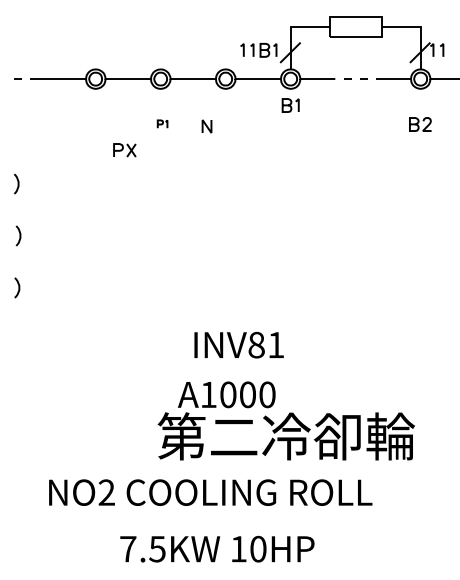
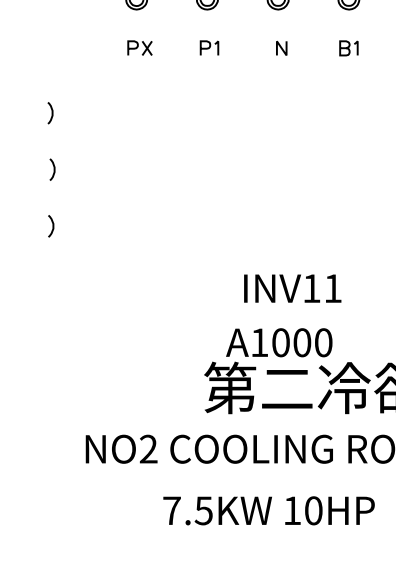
part: (290, 105) -> (348, 48), moved
part: (162, 123) -> (209, 47), size x1.67
line: (206, 126) -> (281, 48), moved
part: (124, 150) -> (139, 48), moved
text: (256, 344) -> (311, 287), INV81 -> INV11

